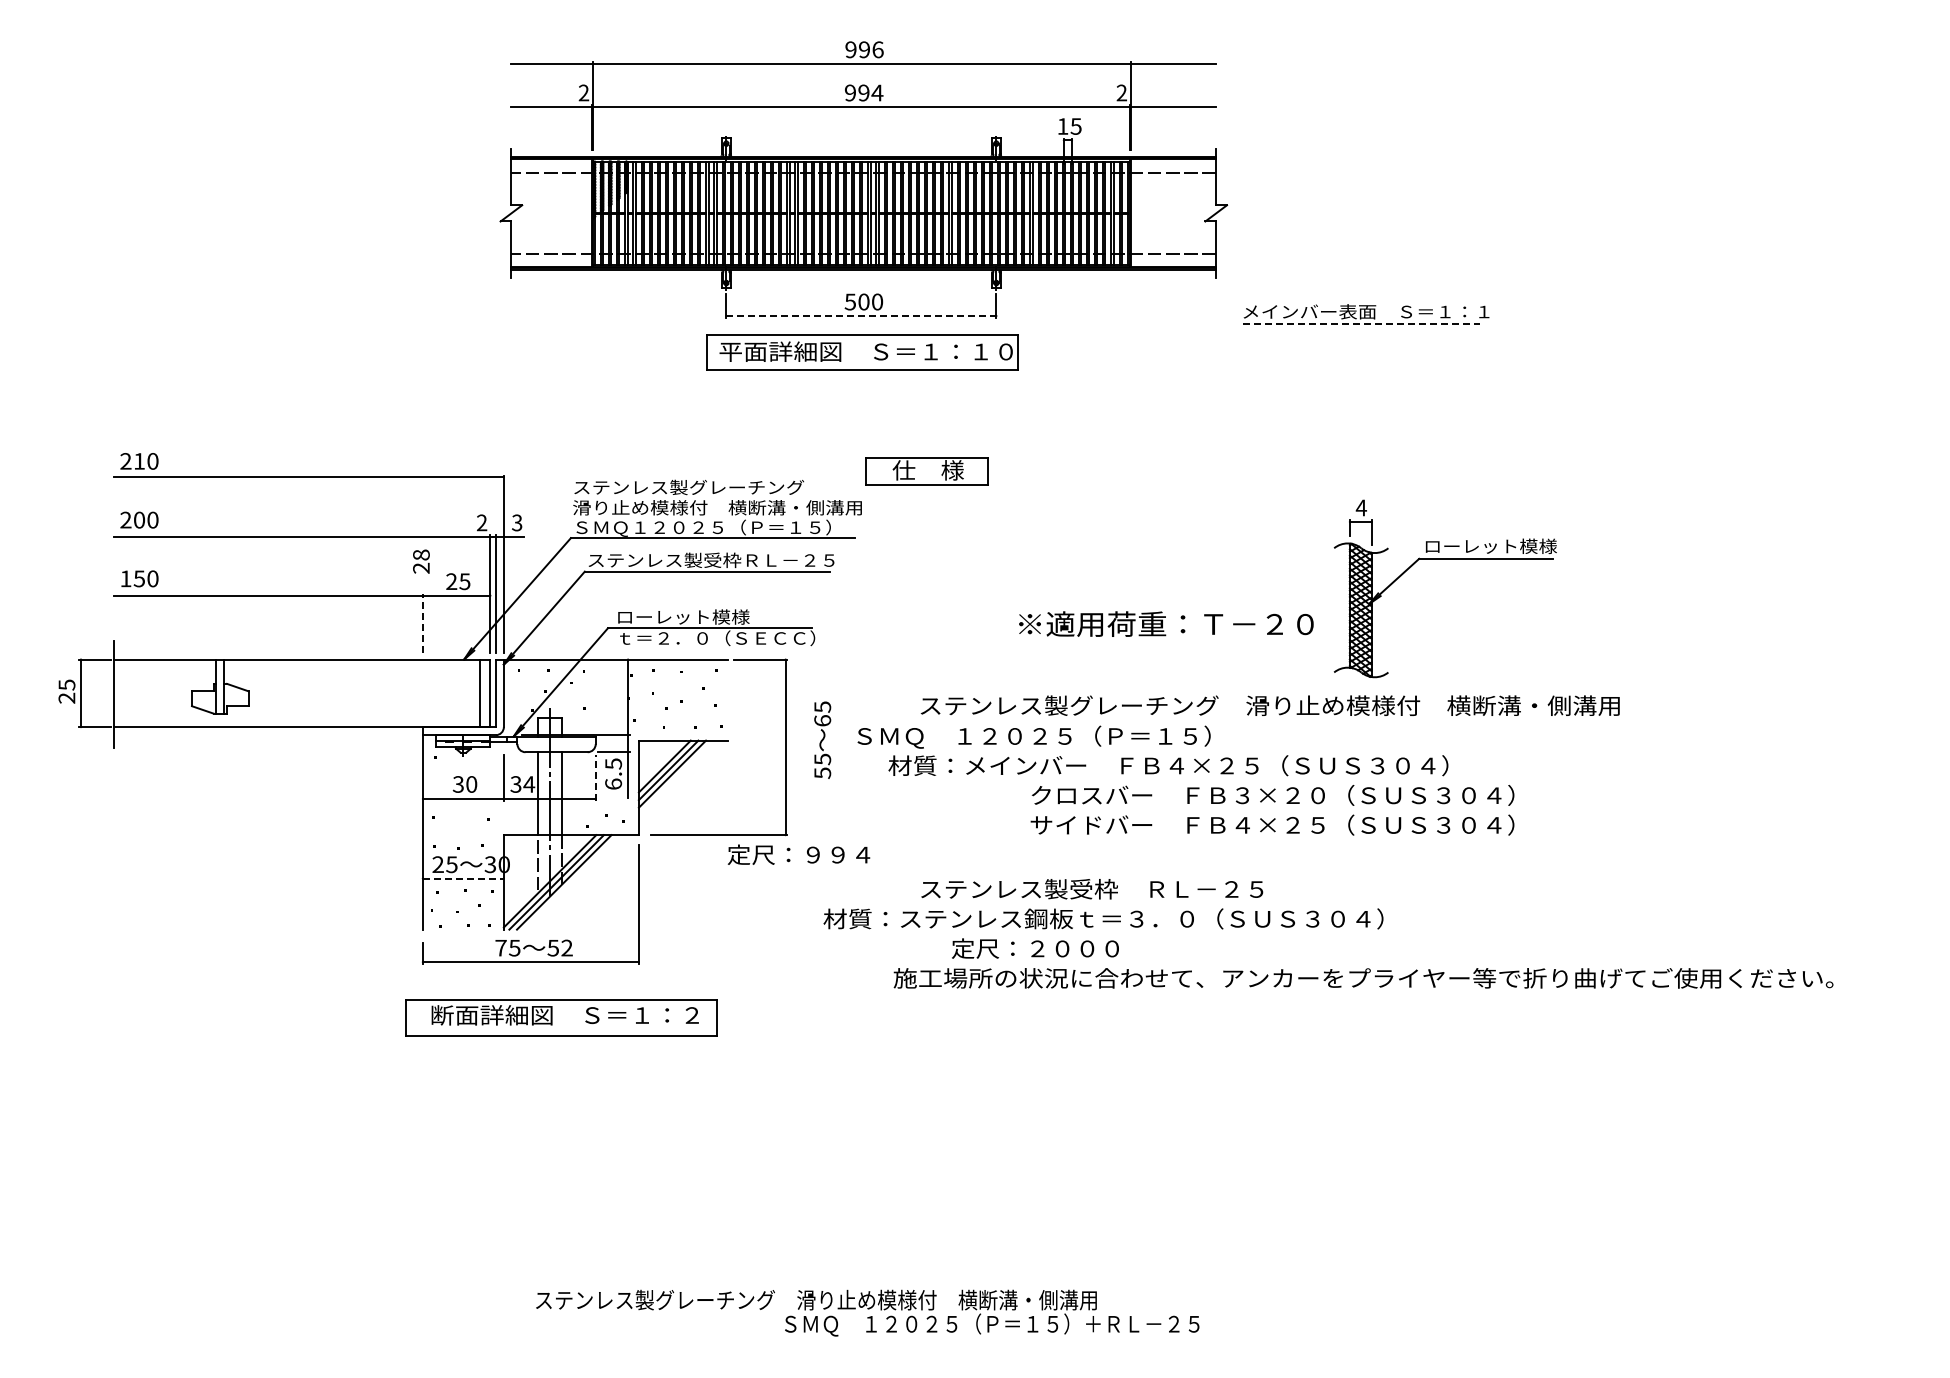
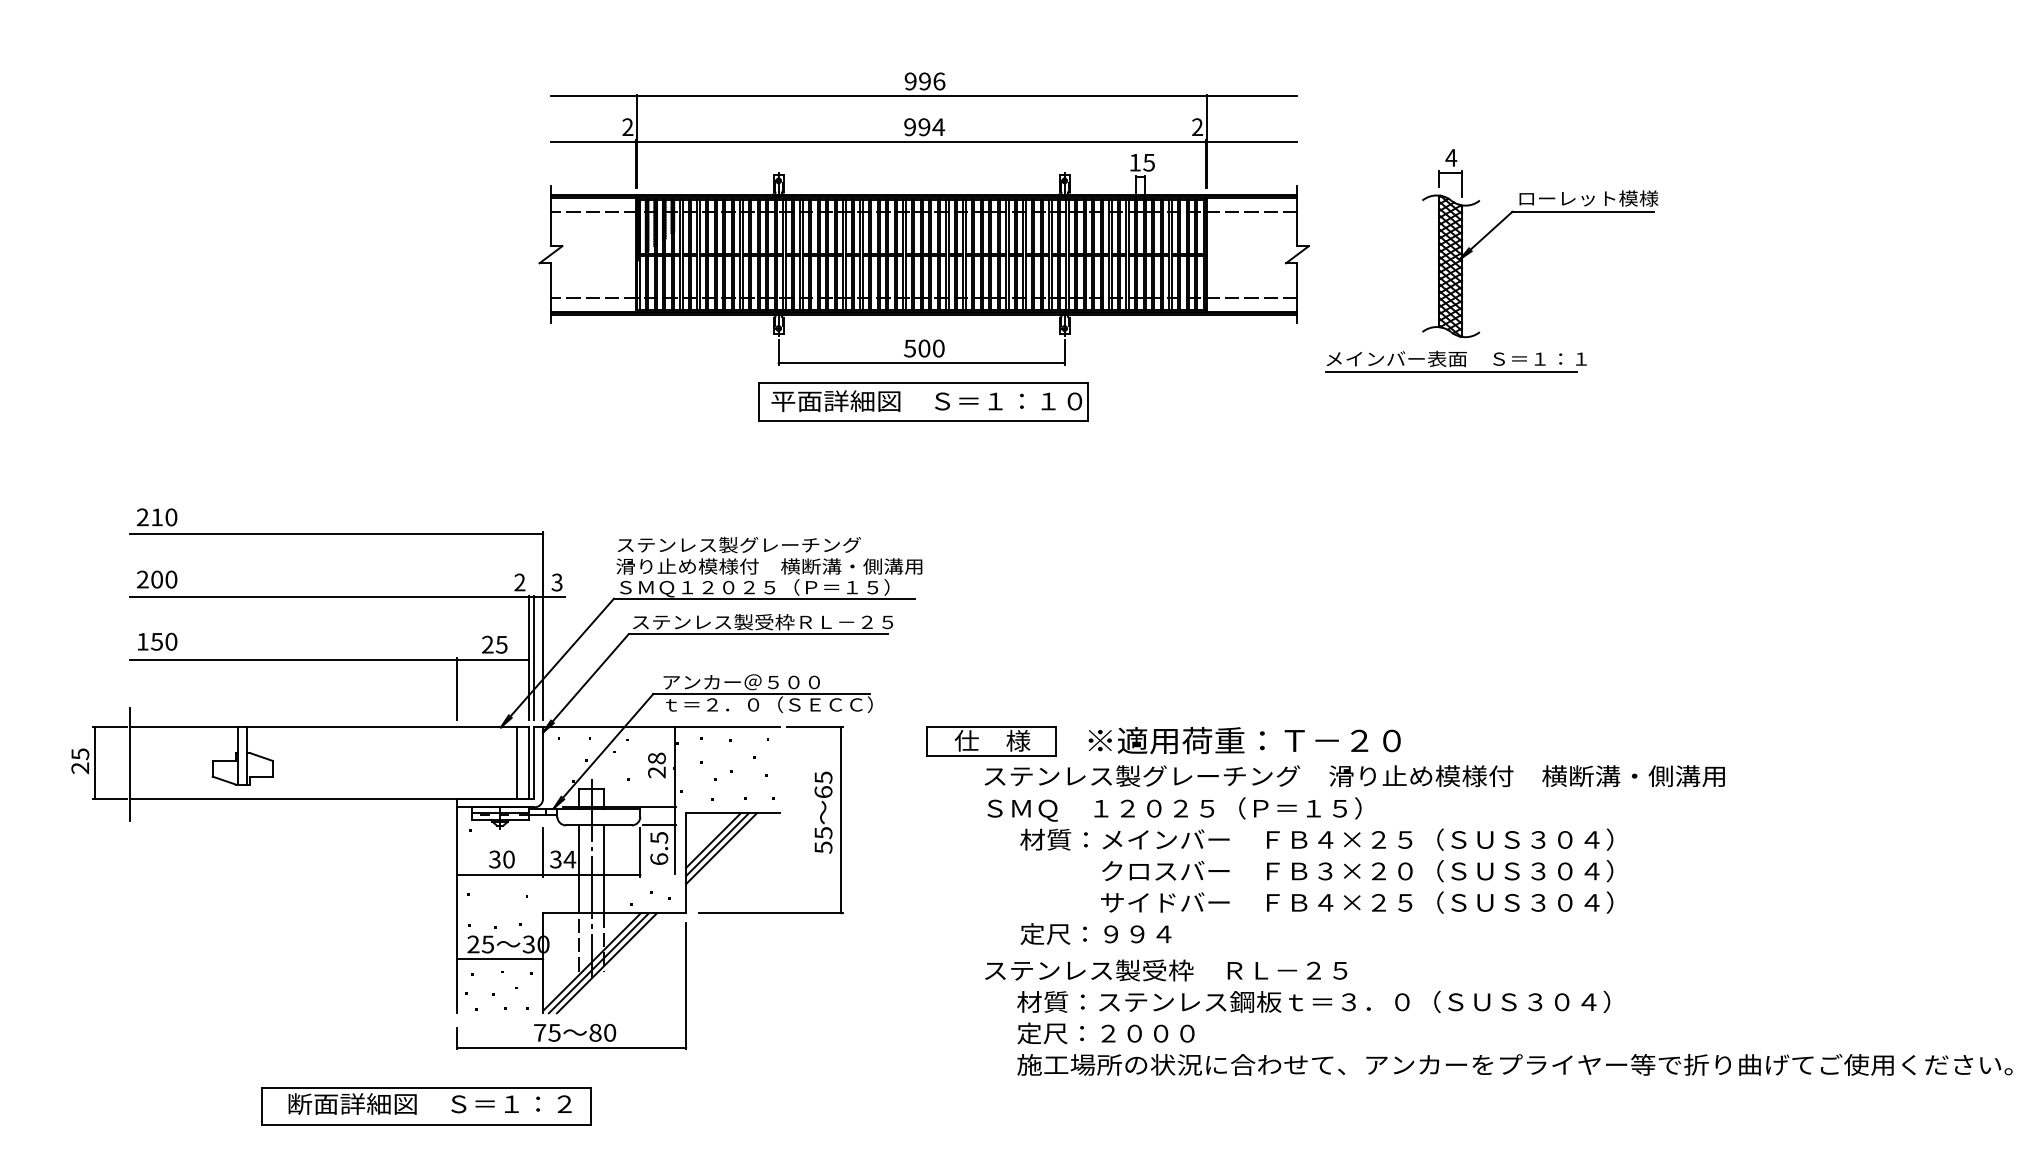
line: (861, 316) -> (921, 363), dashed -> solid
line: (1361, 324) -> (1451, 372), dashed -> solid
part: (926, 471) -> (990, 742), moved
part: (1444, 559) -> (1539, 212), moved
text: (421, 561) -> (657, 765), moved
text: (691, 616) -> (741, 681), ローレット模様 -> アンカー＠５００
line: (422, 622) -> (456, 688), dashed -> solid
text: (1166, 623) -> (1244, 739), moved
text: (822, 739) -> (823, 811), moved
text: (1152, 750) -> (1299, 823), moved
line: (595, 777) -> (640, 852), dashed -> solid
text: (798, 854) -> (1095, 933), moved
line: (463, 878) -> (500, 959), dashed -> solid
text: (1103, 918) -> (1313, 1001), moved
text: (559, 947) -> (601, 1032), 52 -> 80
text: (1363, 978) -> (1514, 1065), moved
part: (561, 1017) -> (426, 1106), moved

